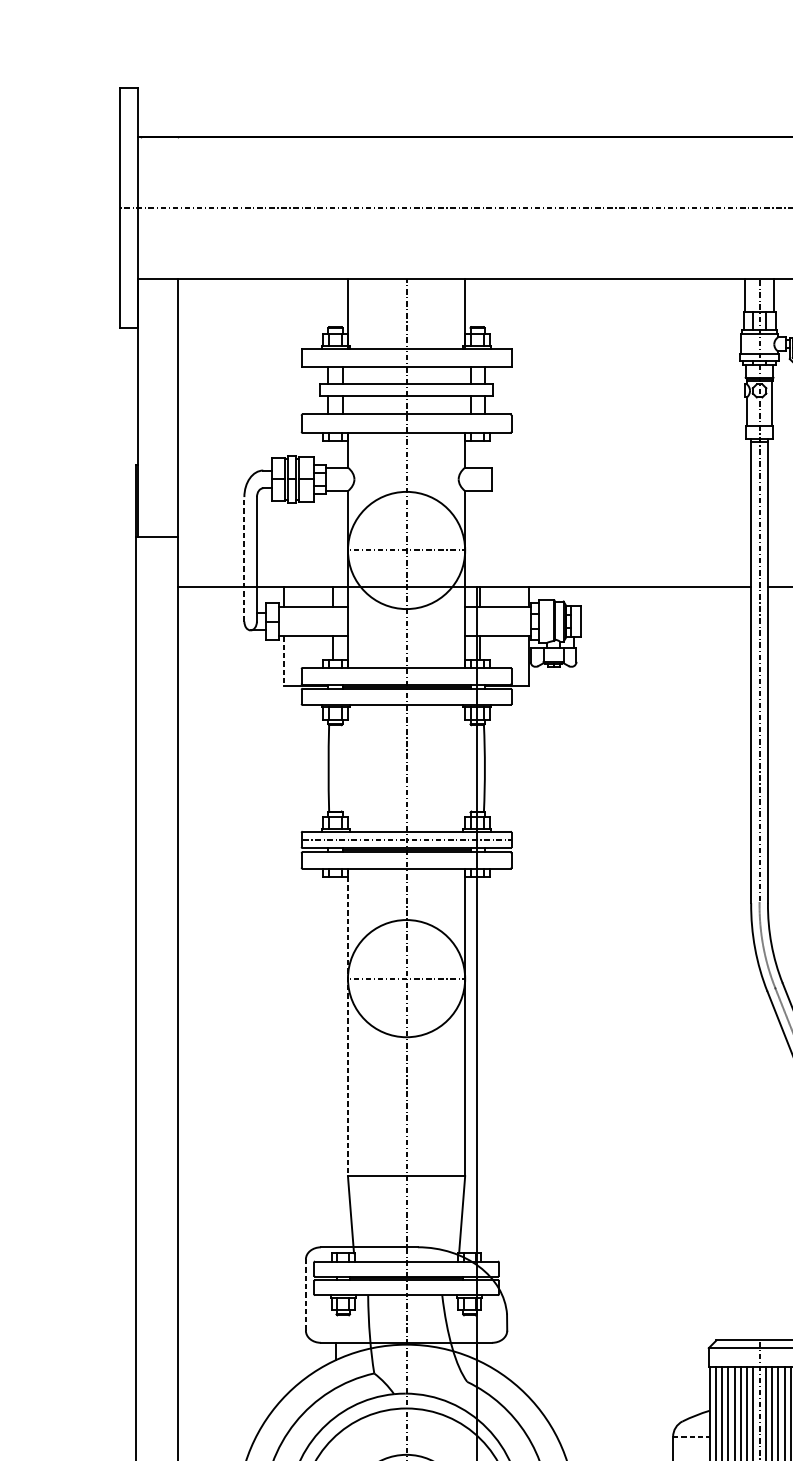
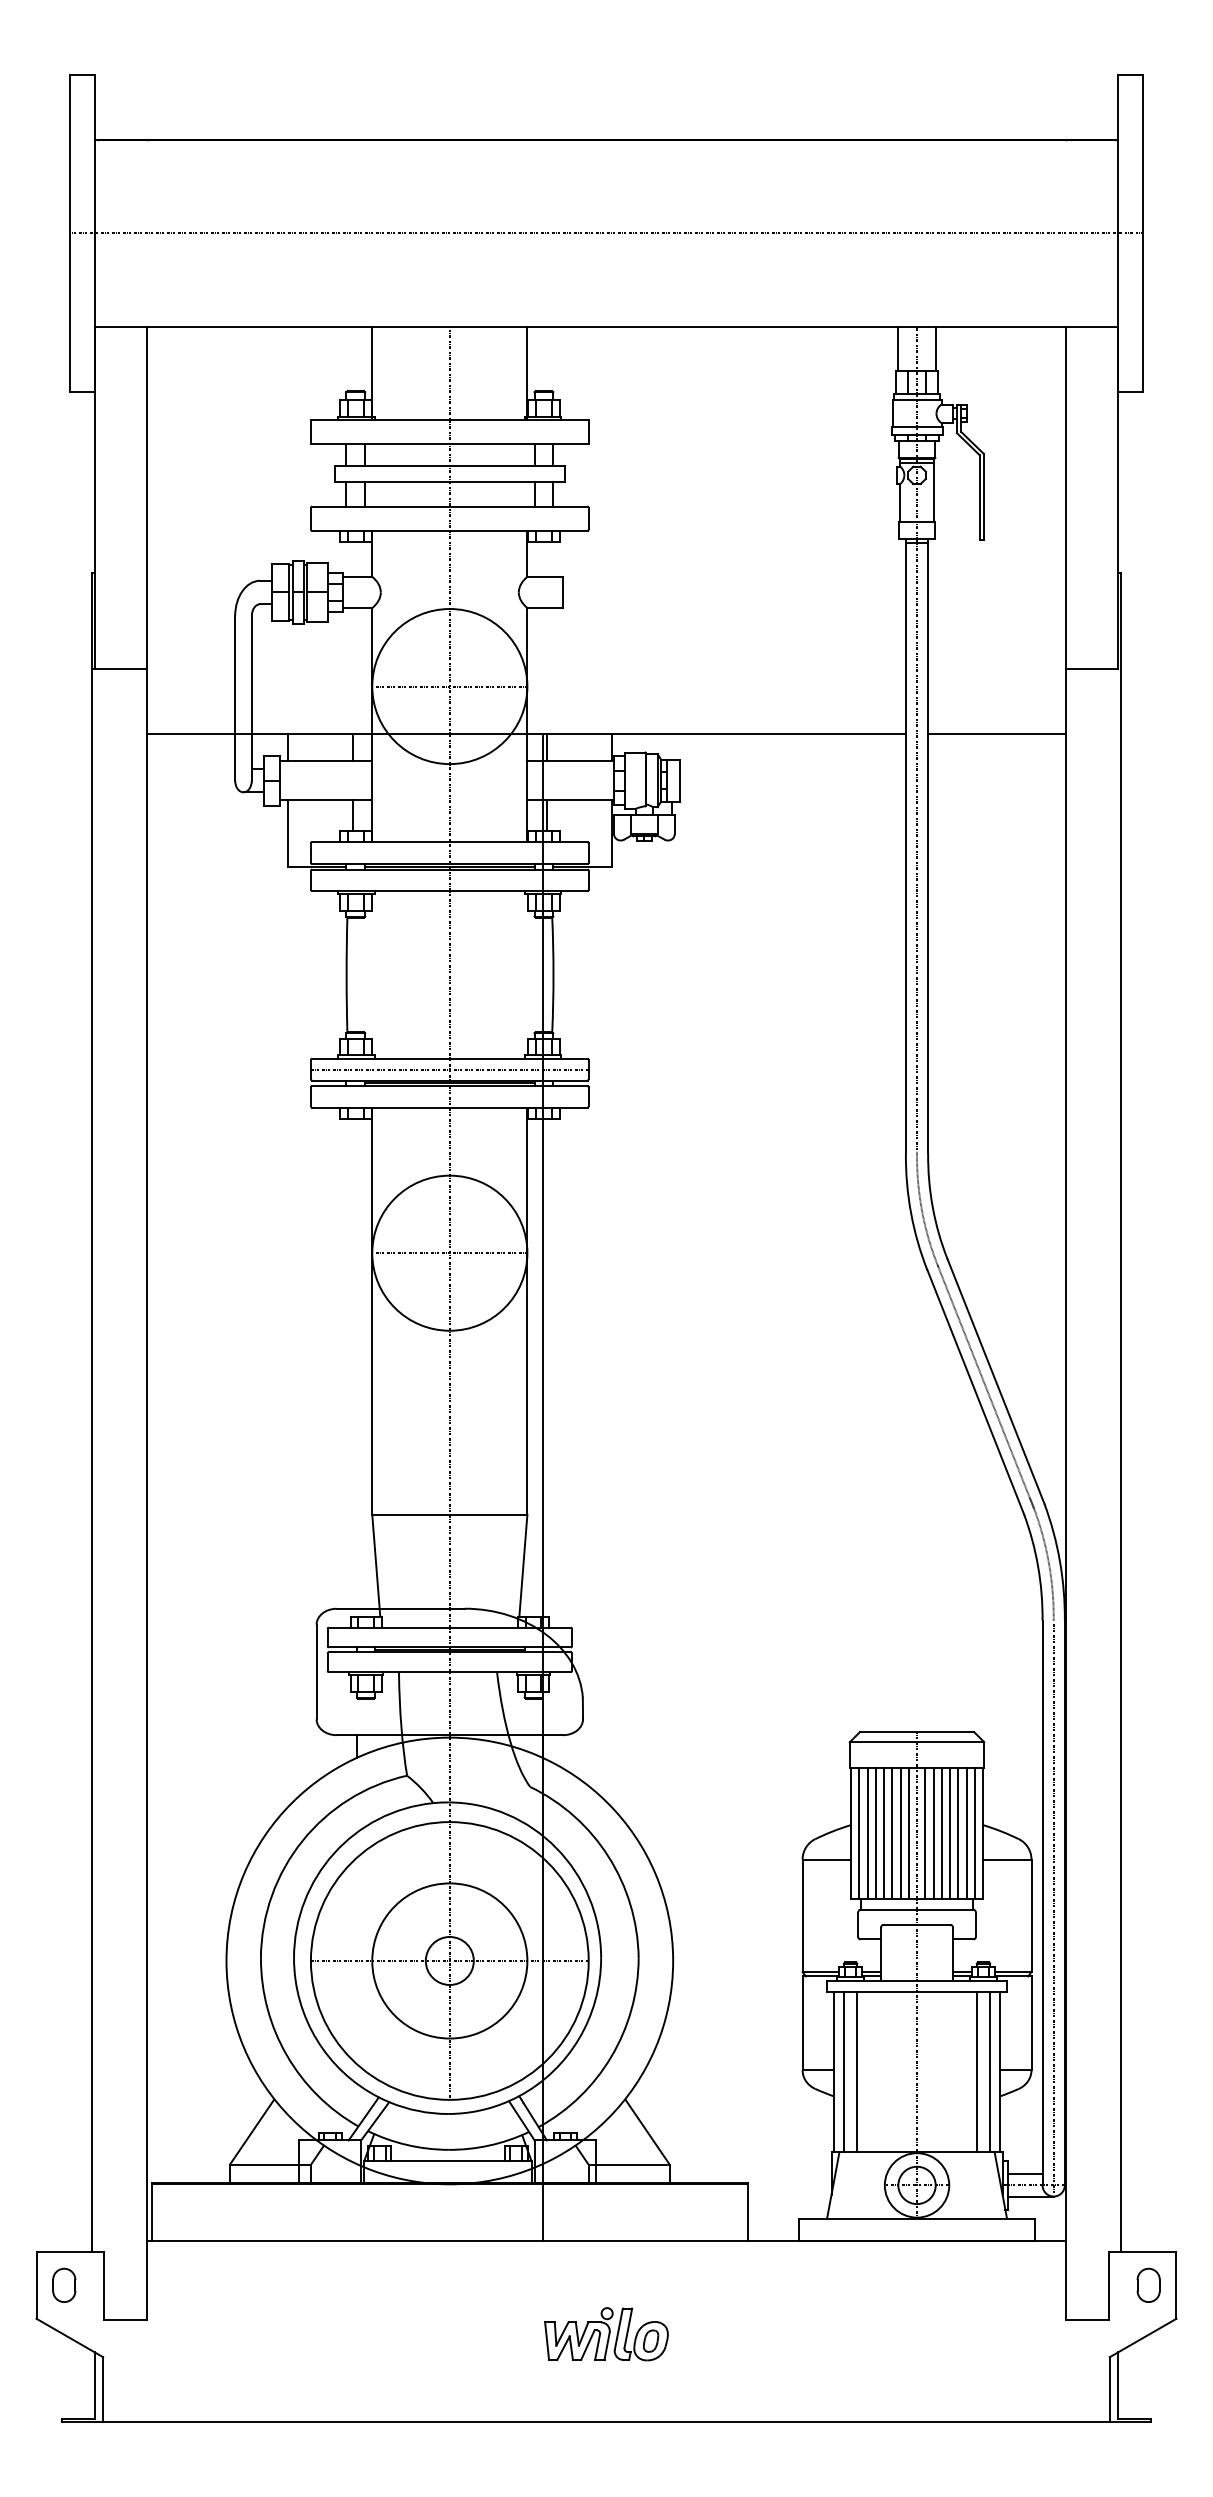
line: (244, 558) -> (235, 697), dashed -> solid
line: (283, 661) -> (287, 833), dashed -> solid
line: (348, 1022) -> (372, 1311), dashed -> solid
line: (305, 1294) -> (316, 1671), dashed -> solid
line: (691, 1436) -> (827, 1859), dashed -> solid

